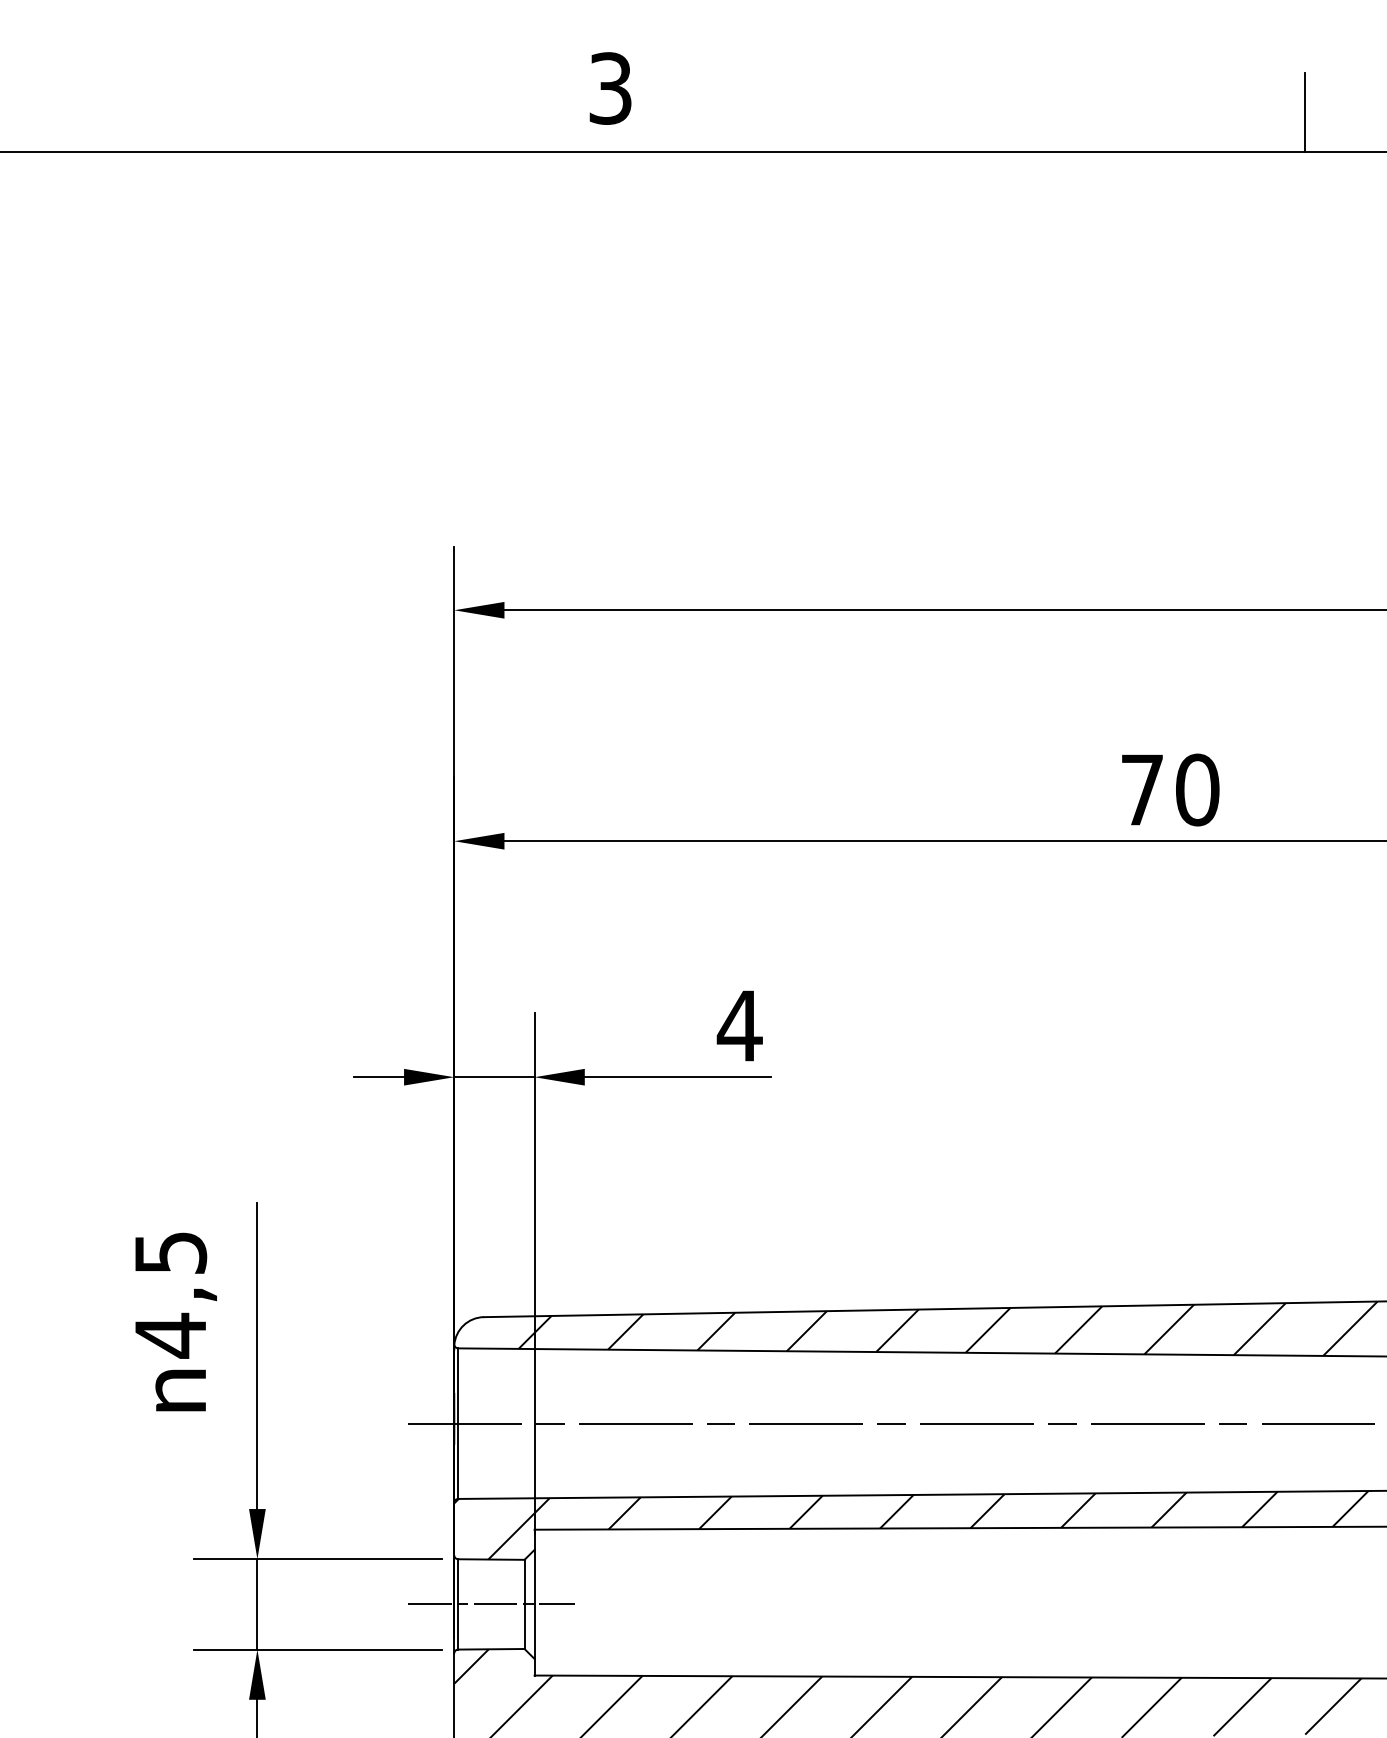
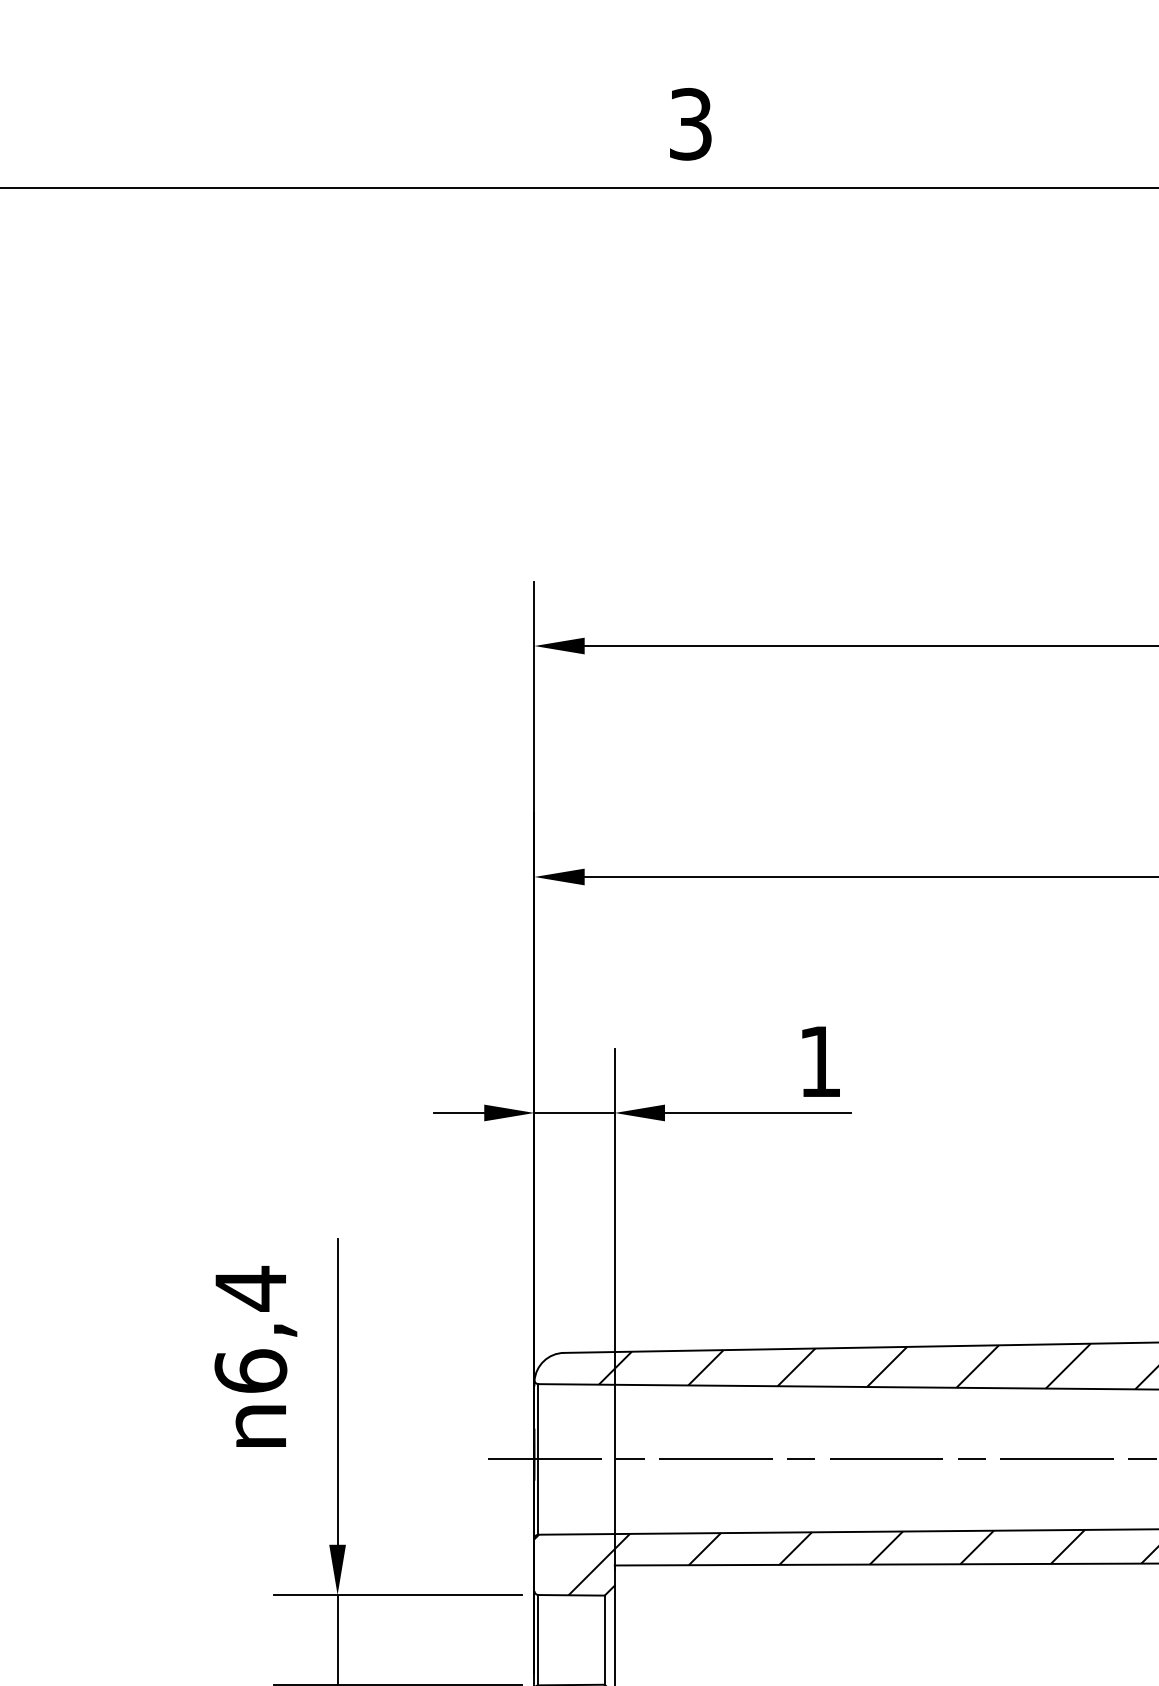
text: (739, 1025) -> (819, 1061), 4 -> 1
text: (170, 1294) -> (250, 1330), 4,5 -> 6,4
line: (491, 1604) -> (571, 1640), removed

